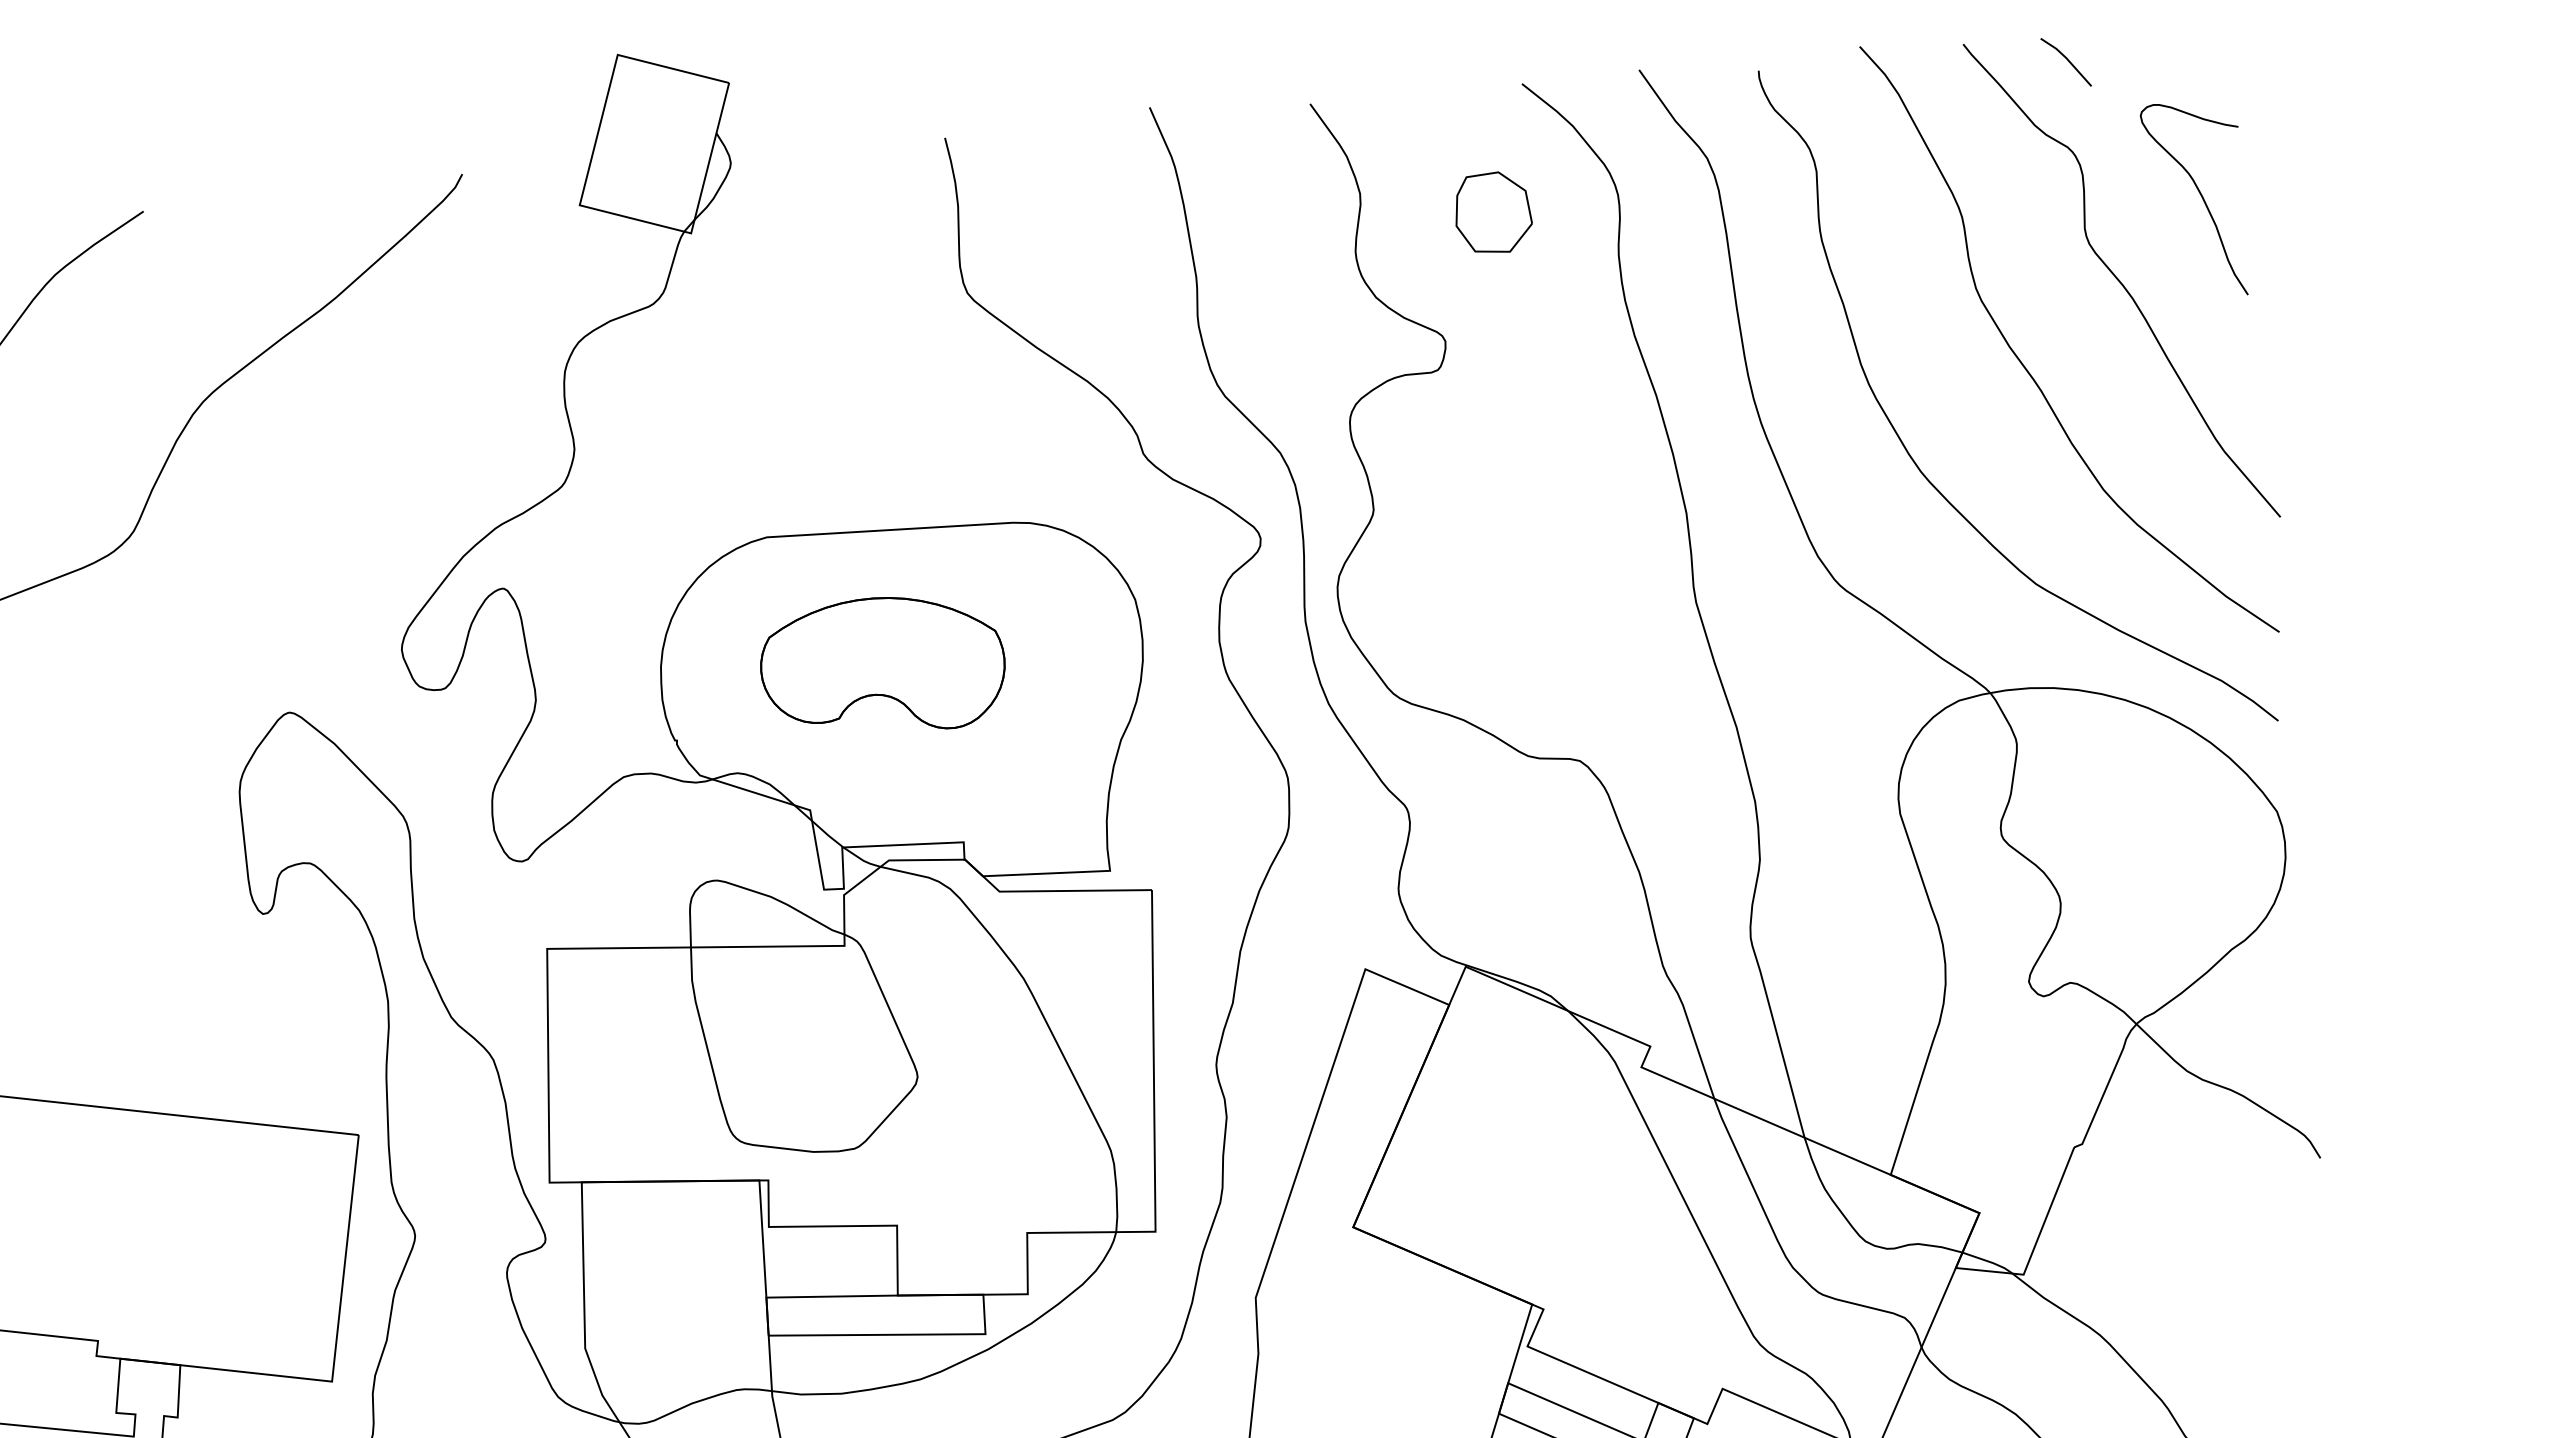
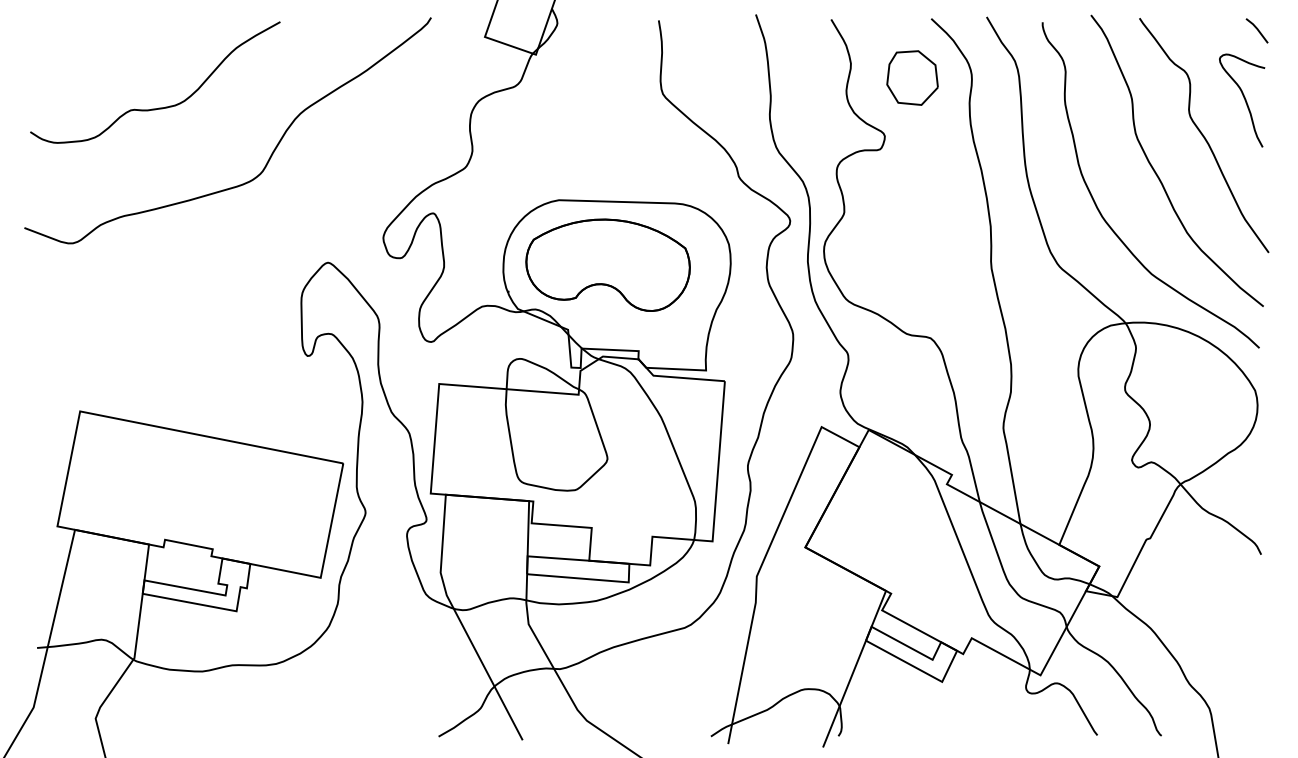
line: (2064, 59) -> (1256, 29), moved
part: (1493, 211) -> (912, 77), size x1.43
part: (881, 664) -> (607, 264), size x1.43

